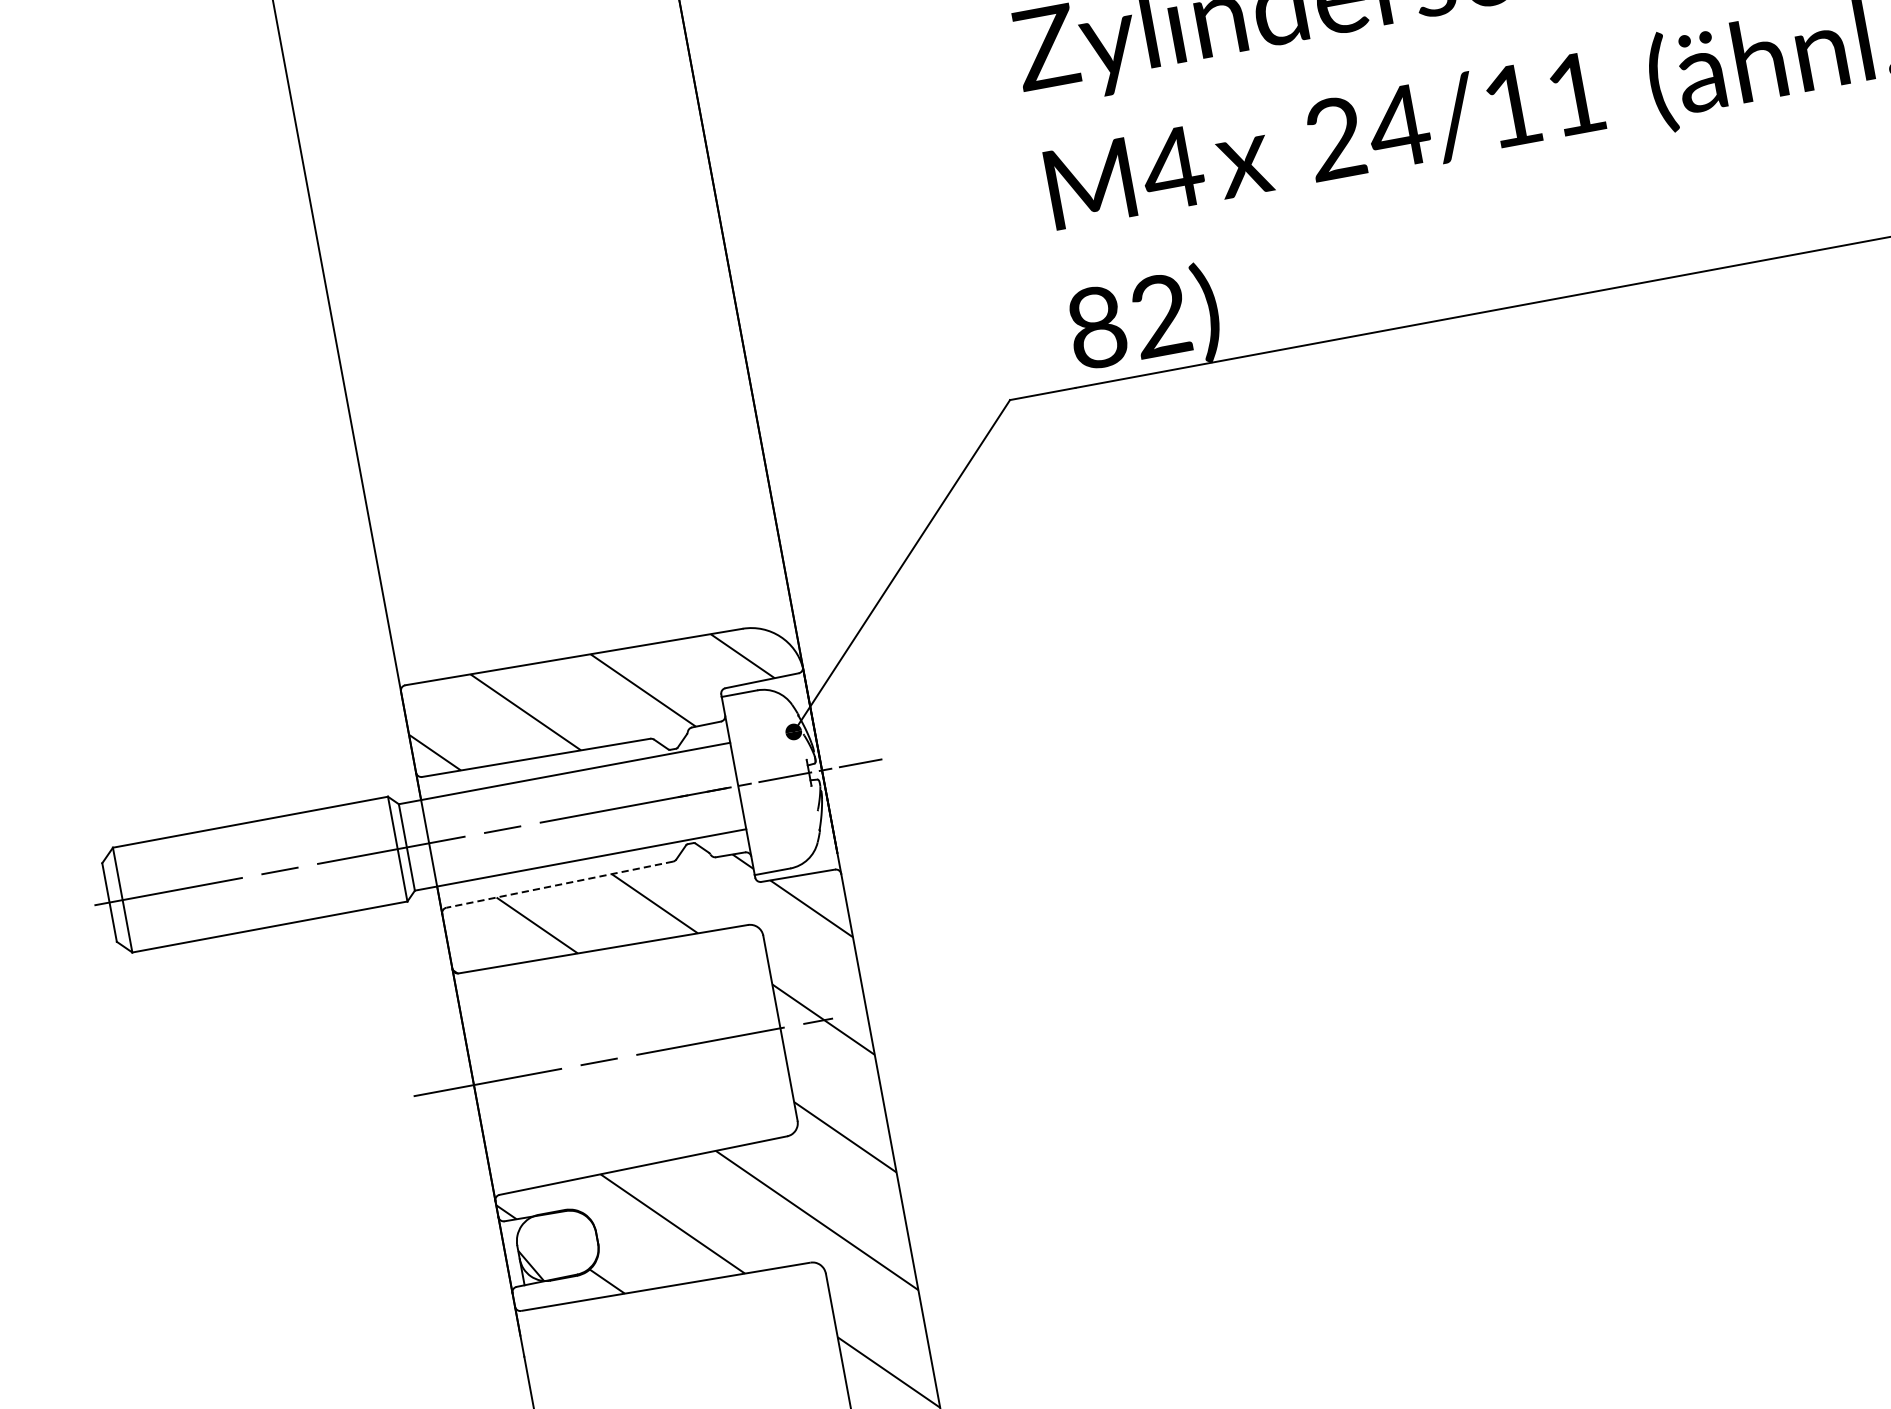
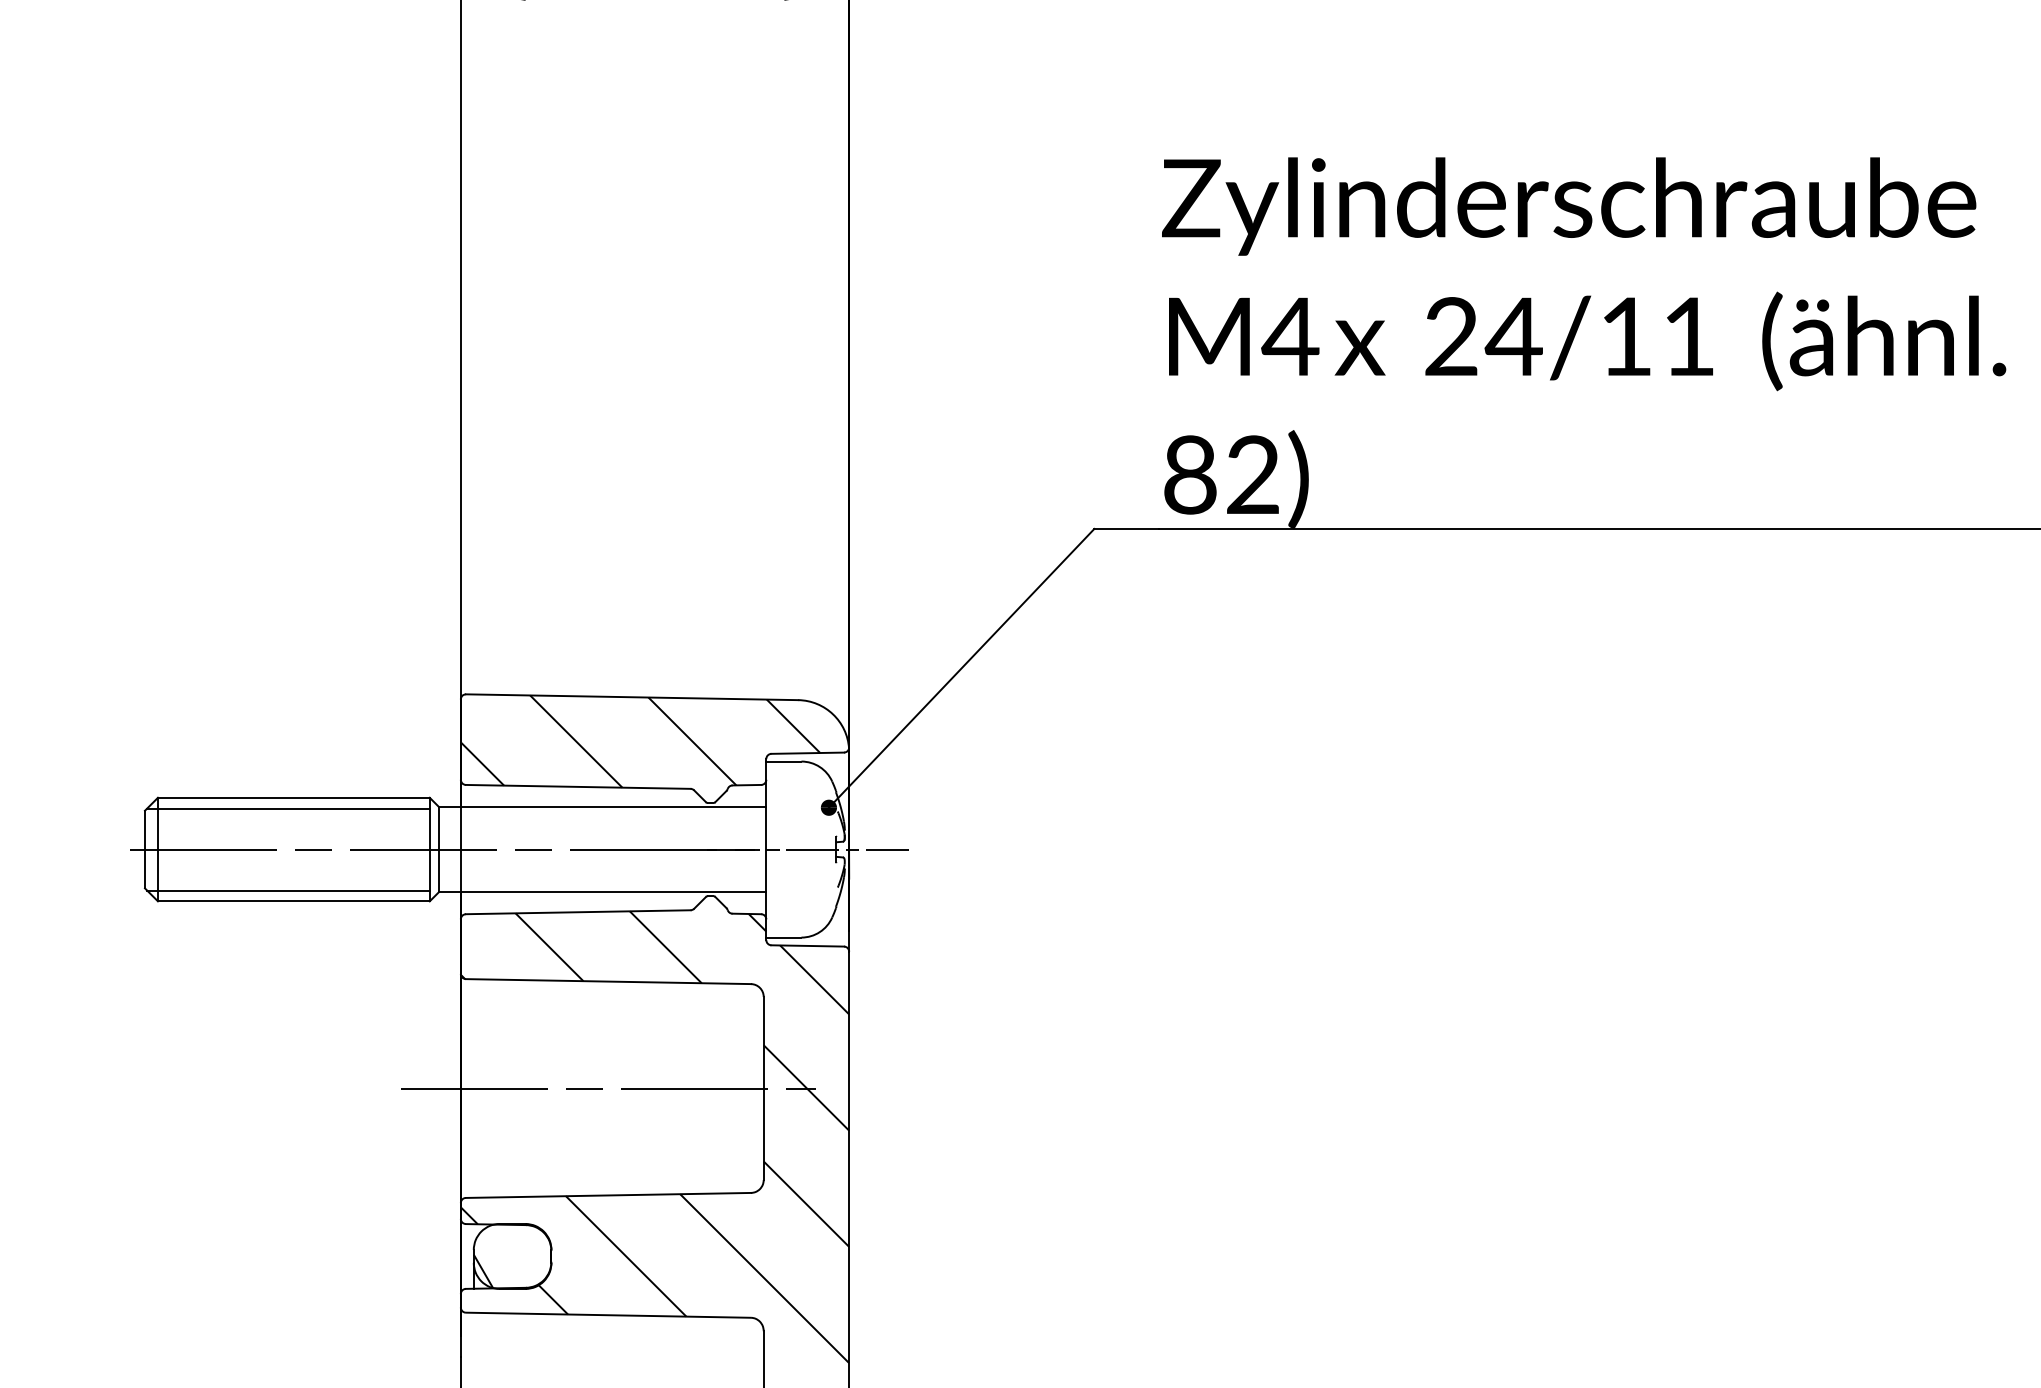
line: (247, 834) -> (288, 808), added
line: (558, 885) -> (577, 912), dashed -> solid
line: (262, 917) -> (288, 890), added

